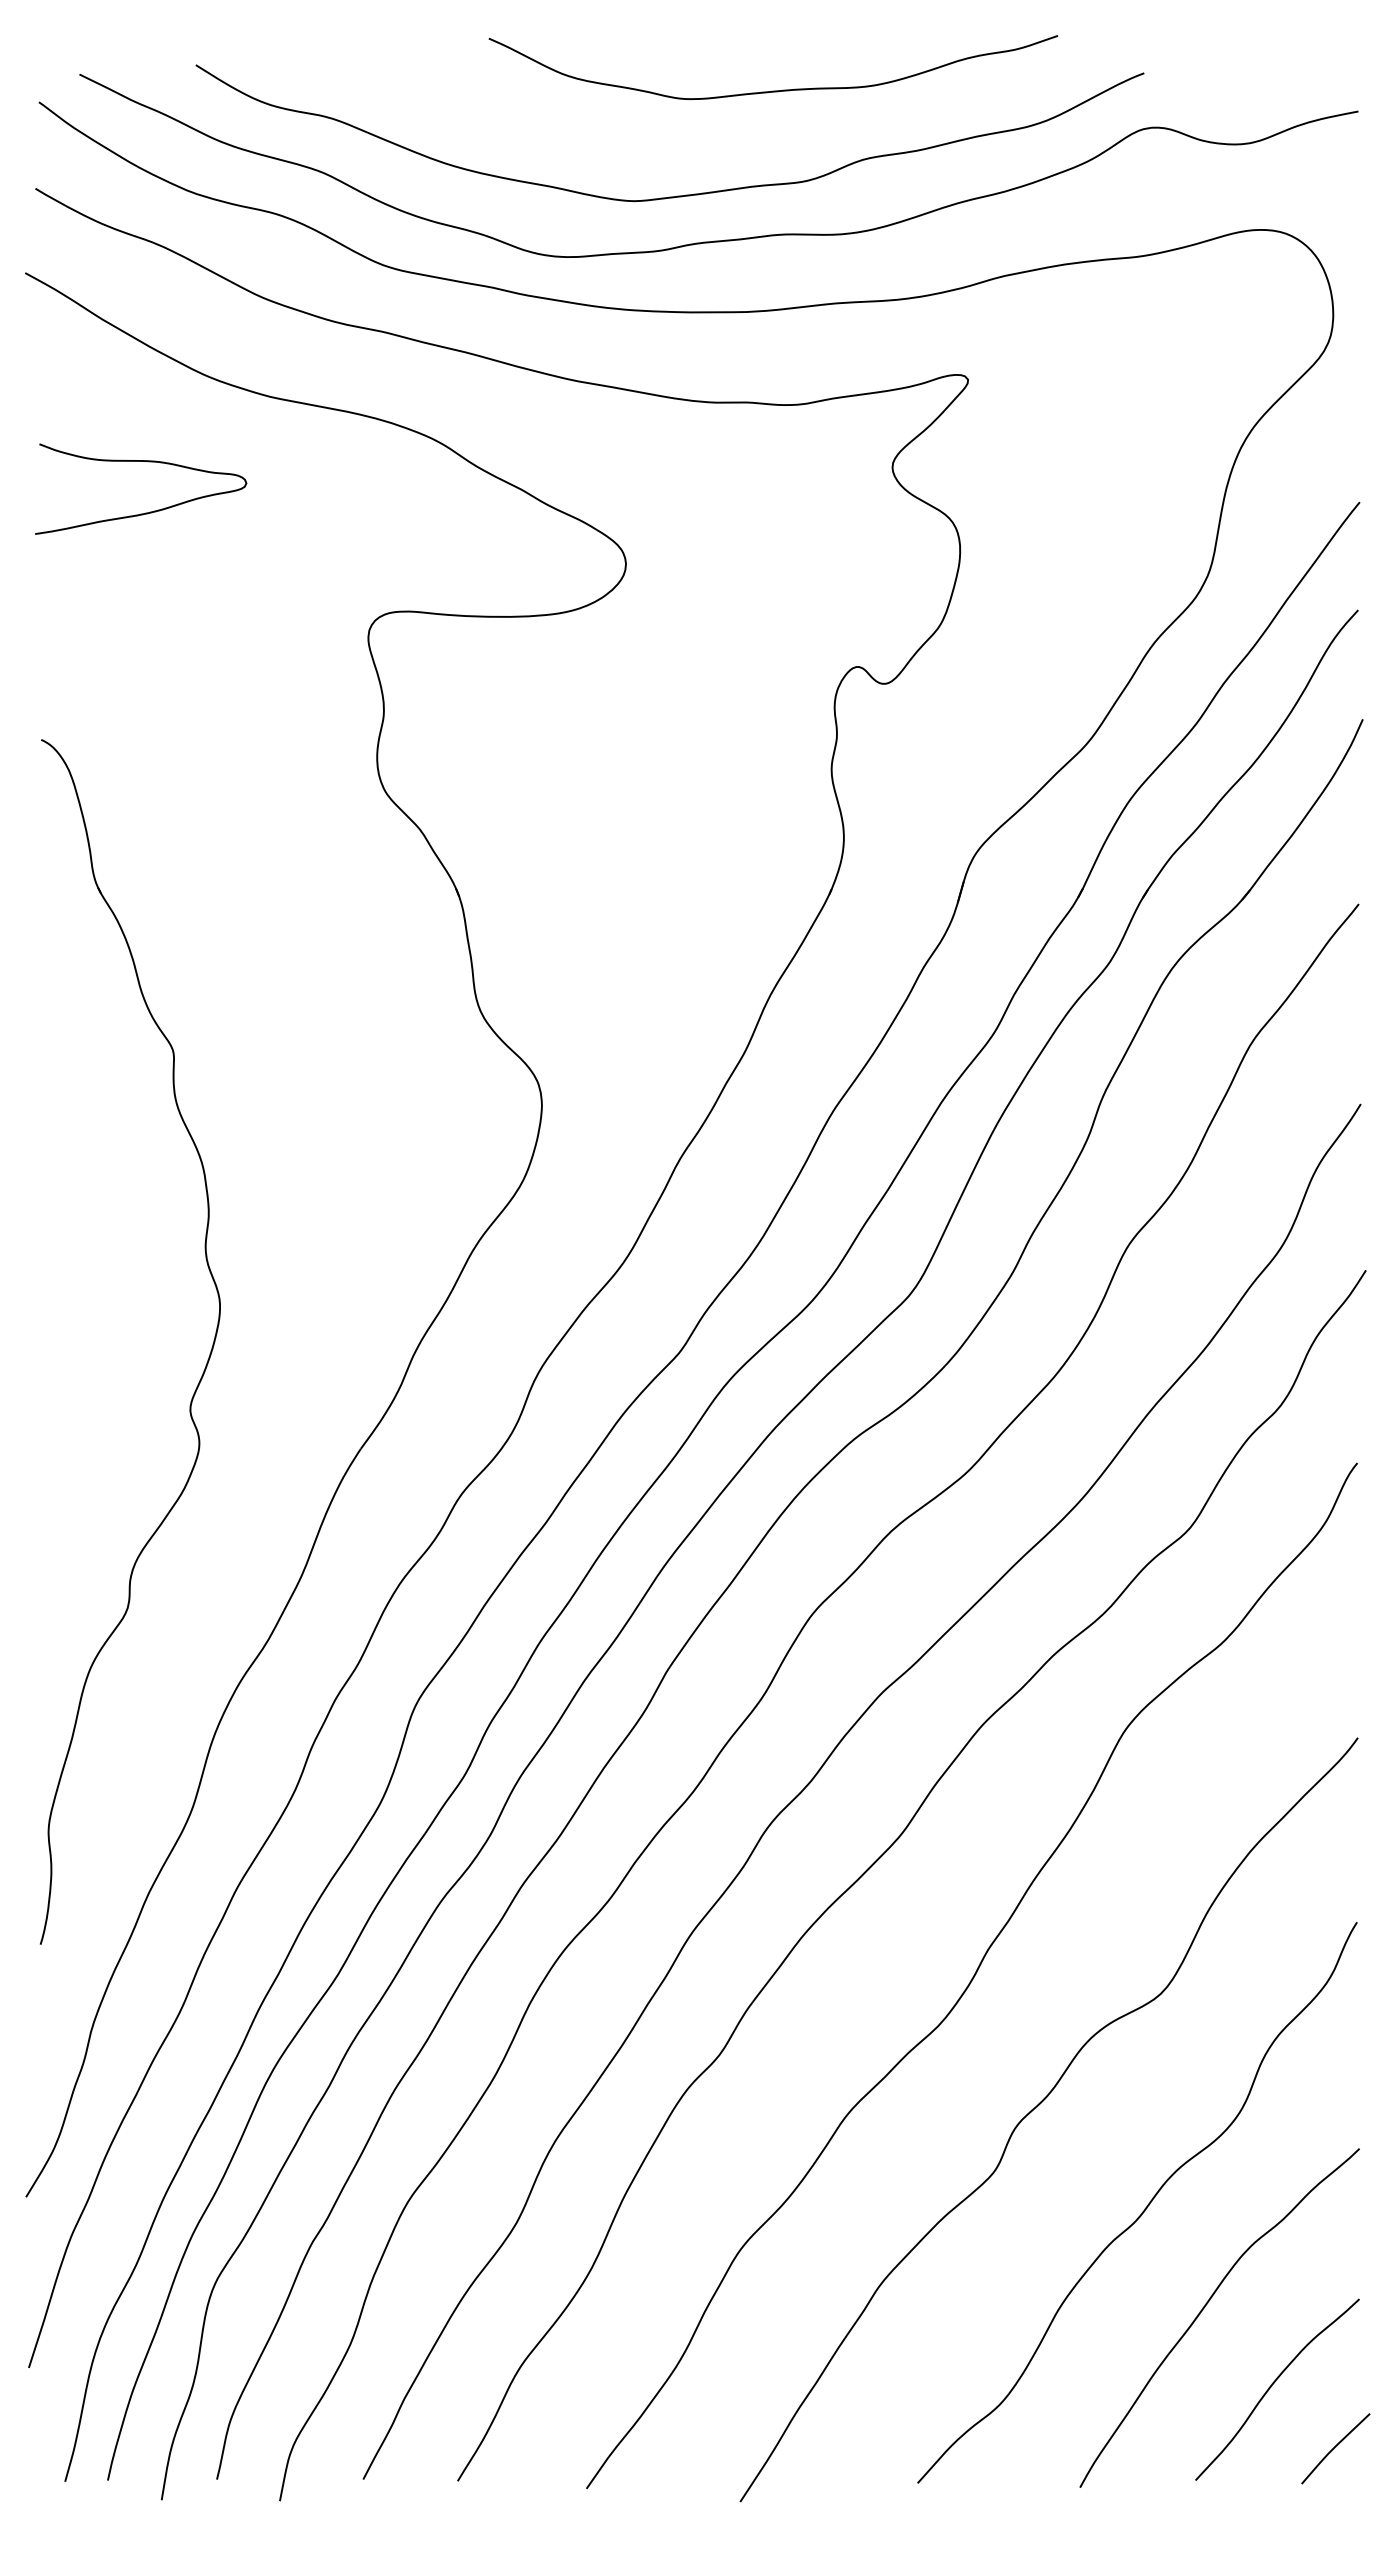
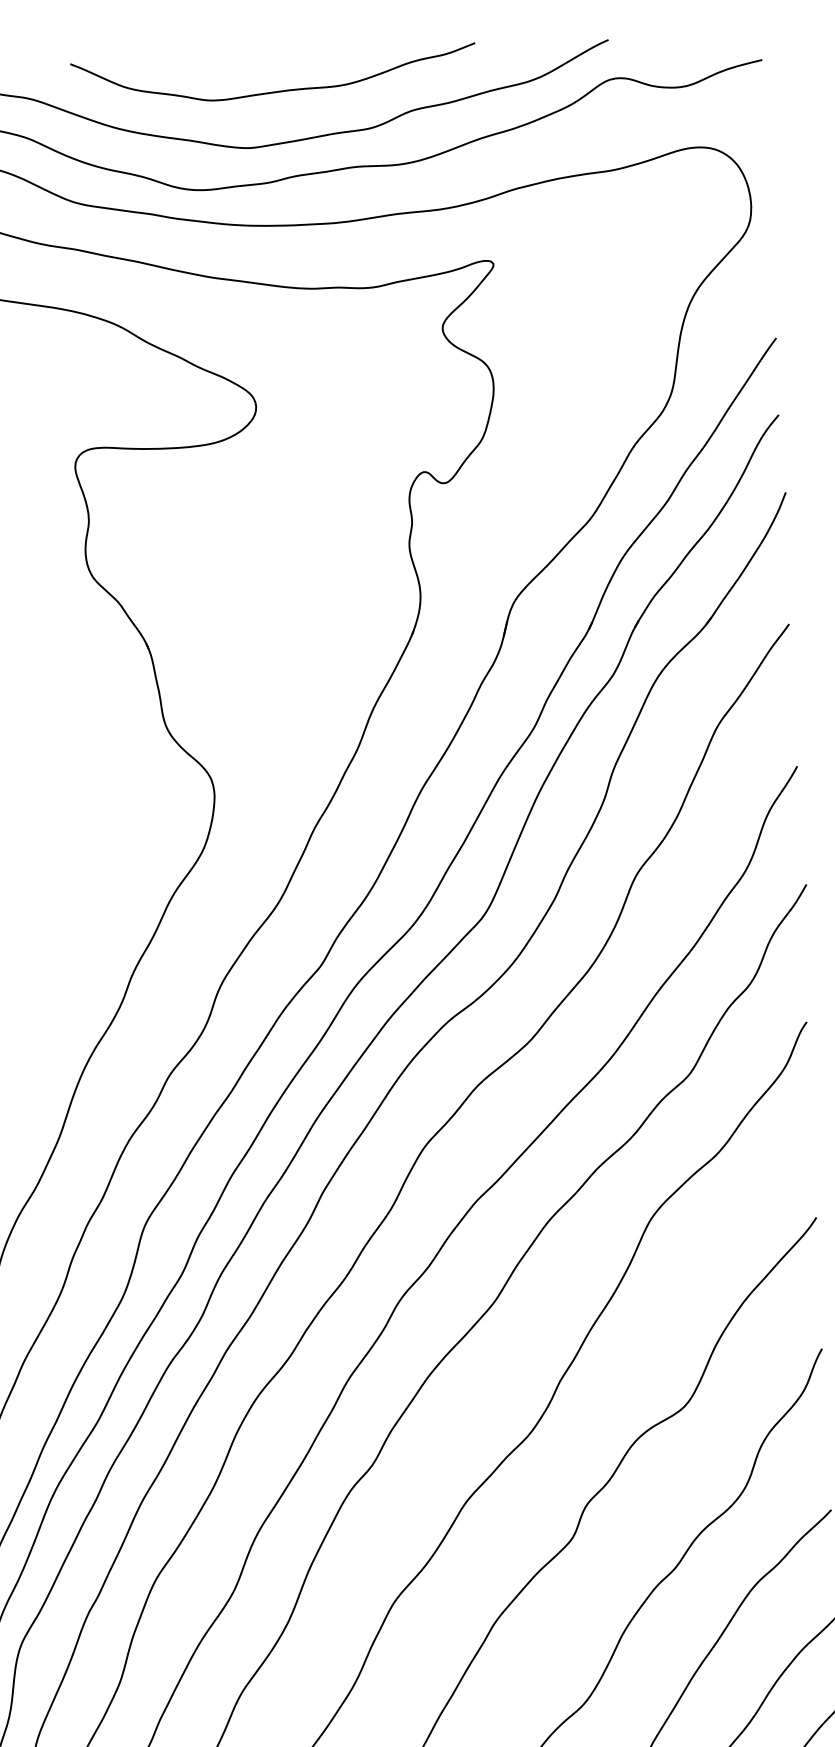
curve: (773, 90) -> (274, 91), moved

